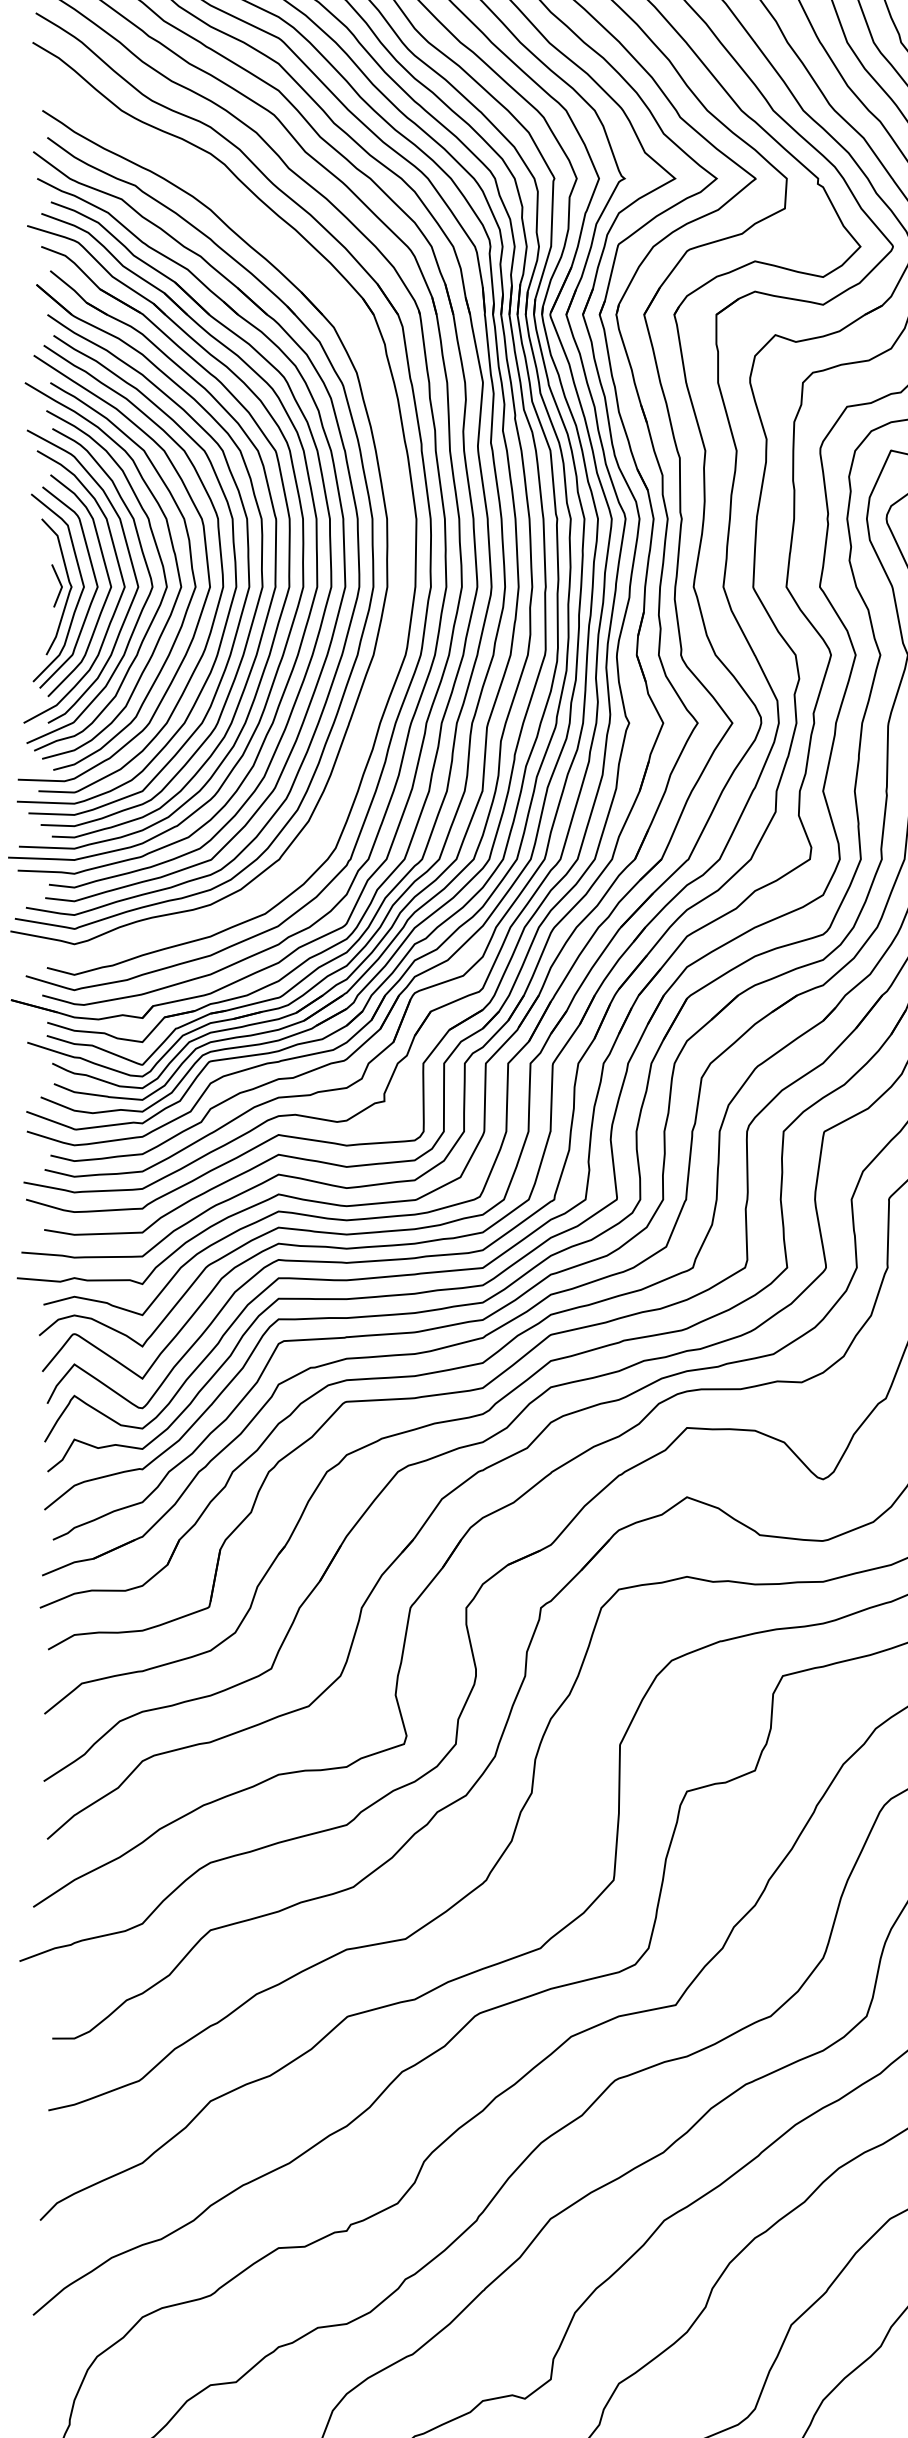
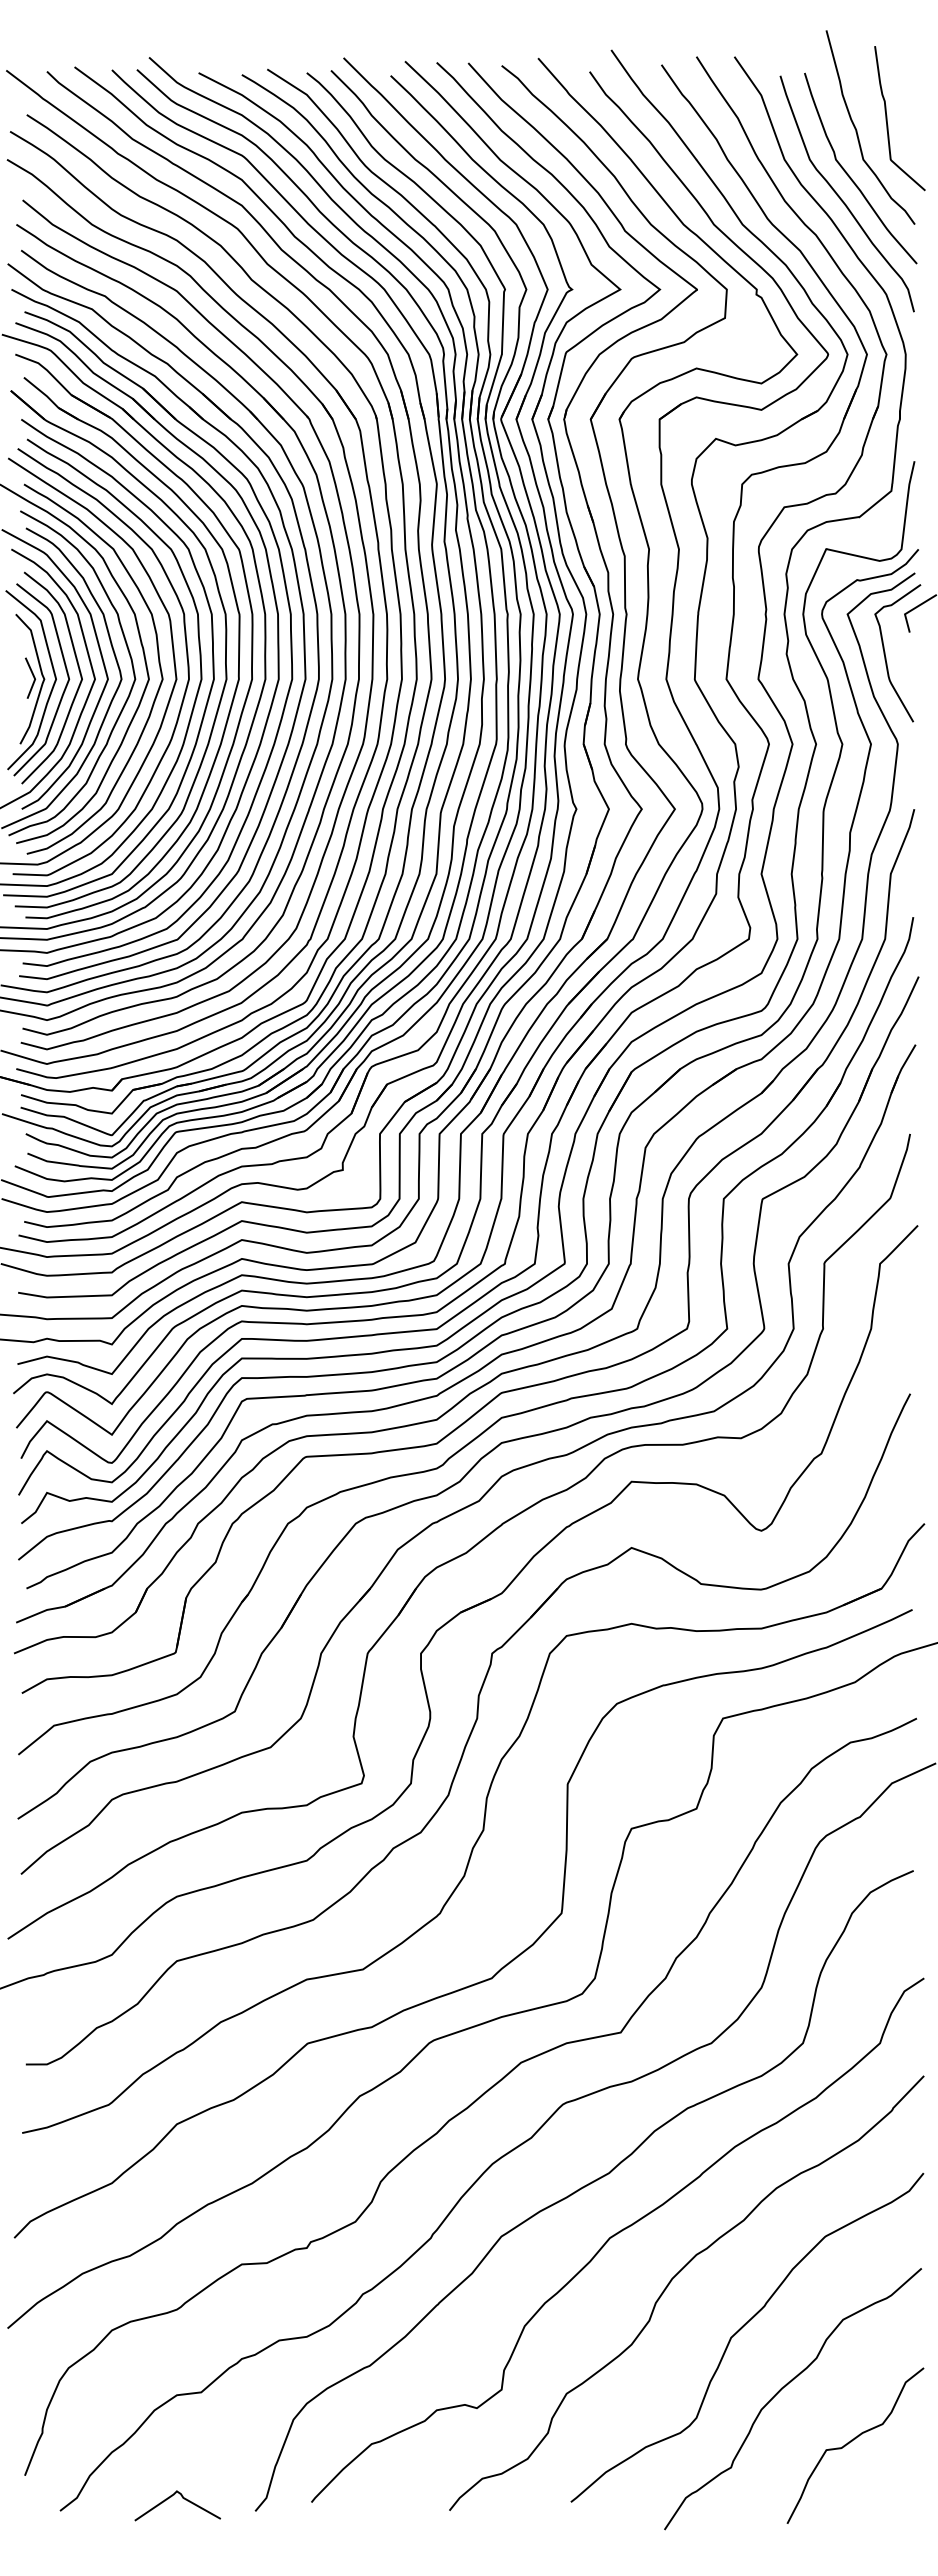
part: (397, 501) -> (355, 597), added

